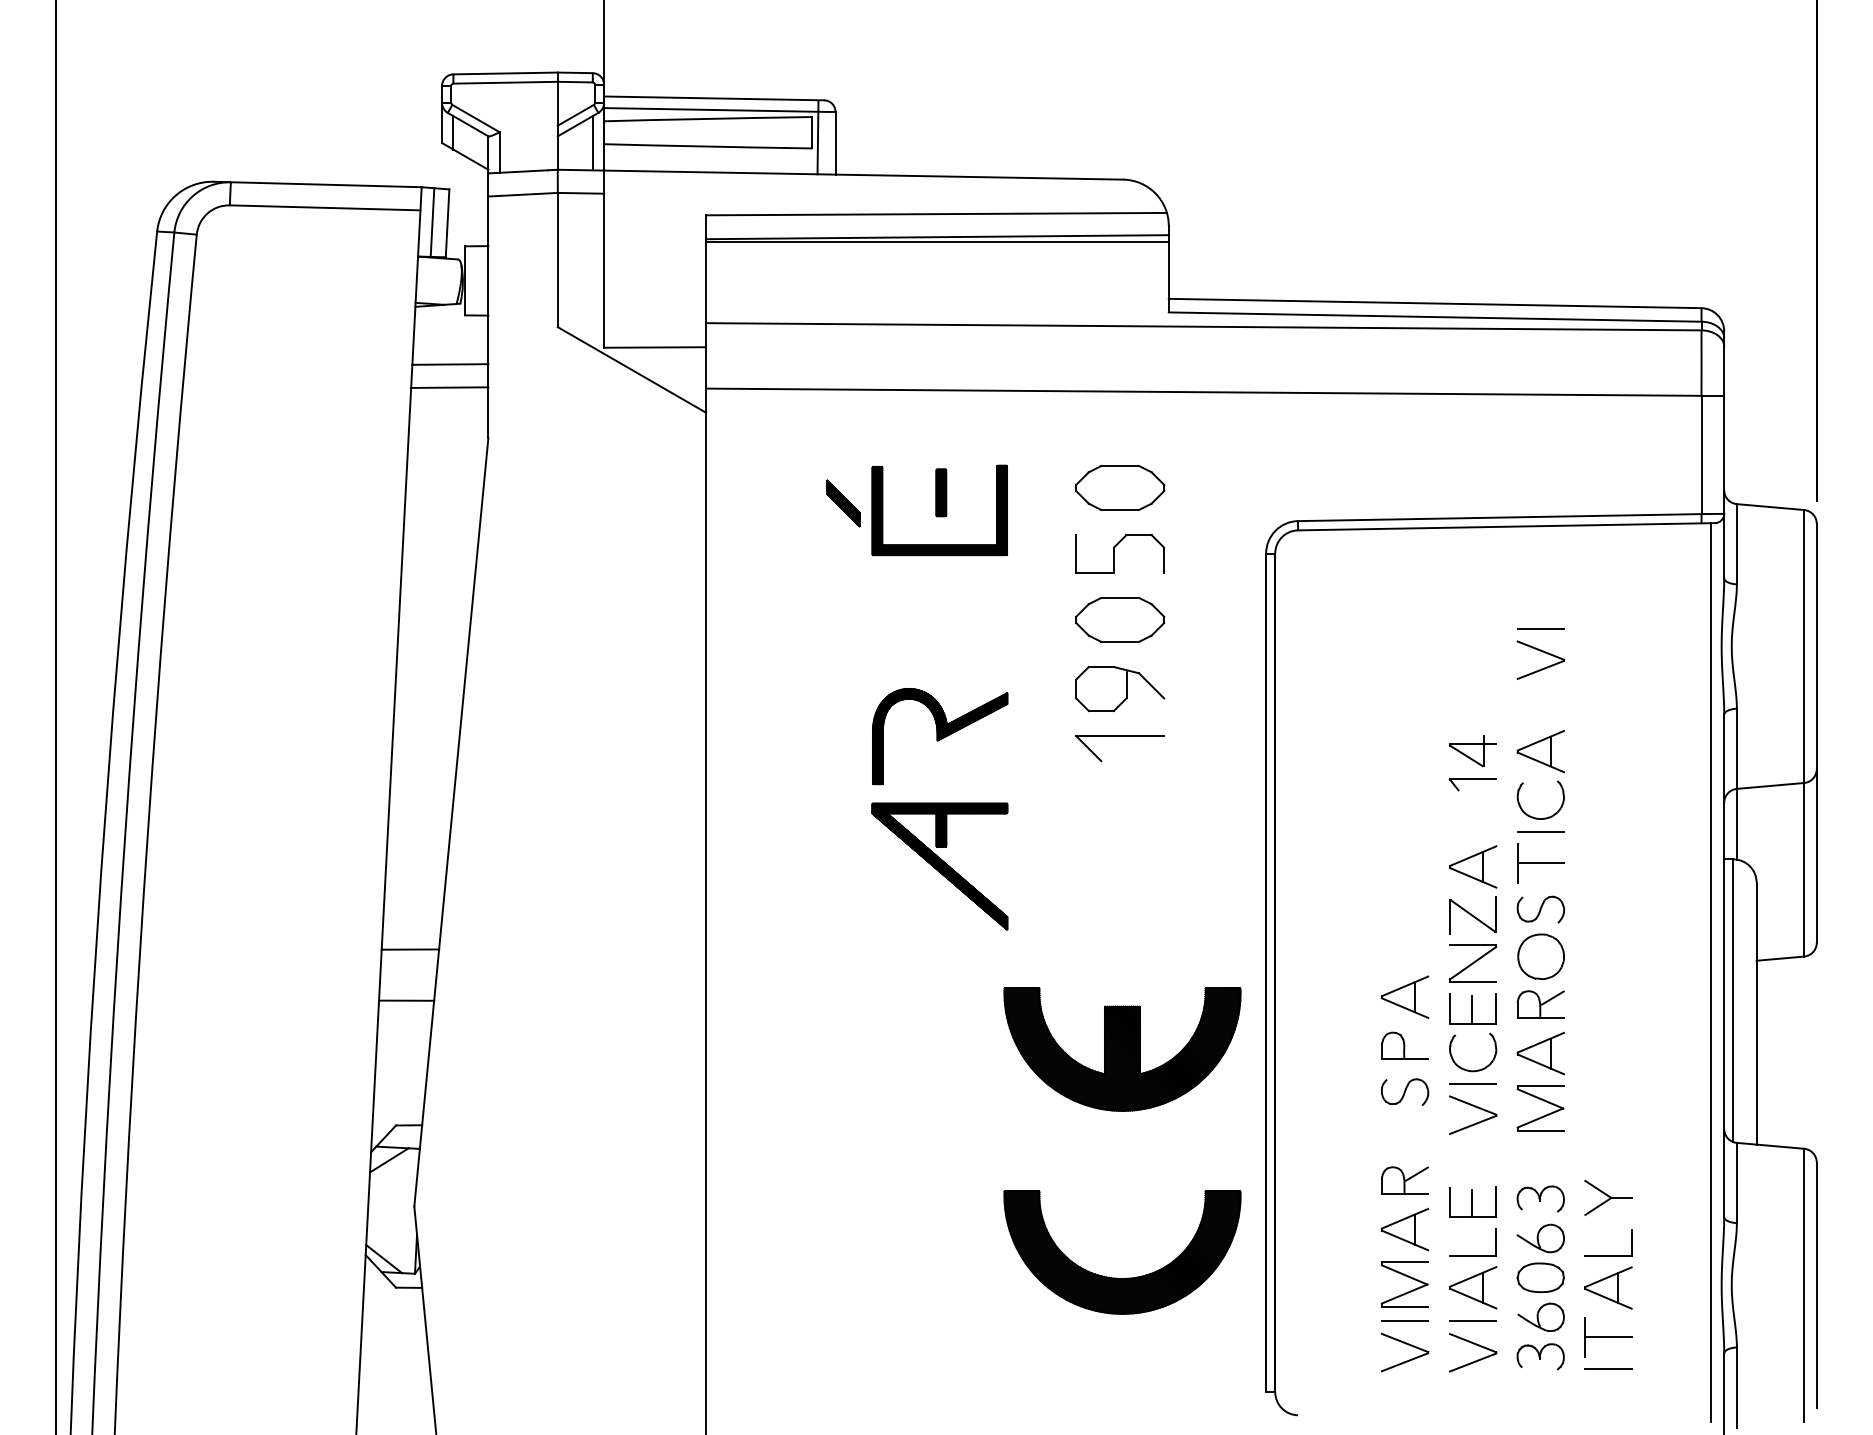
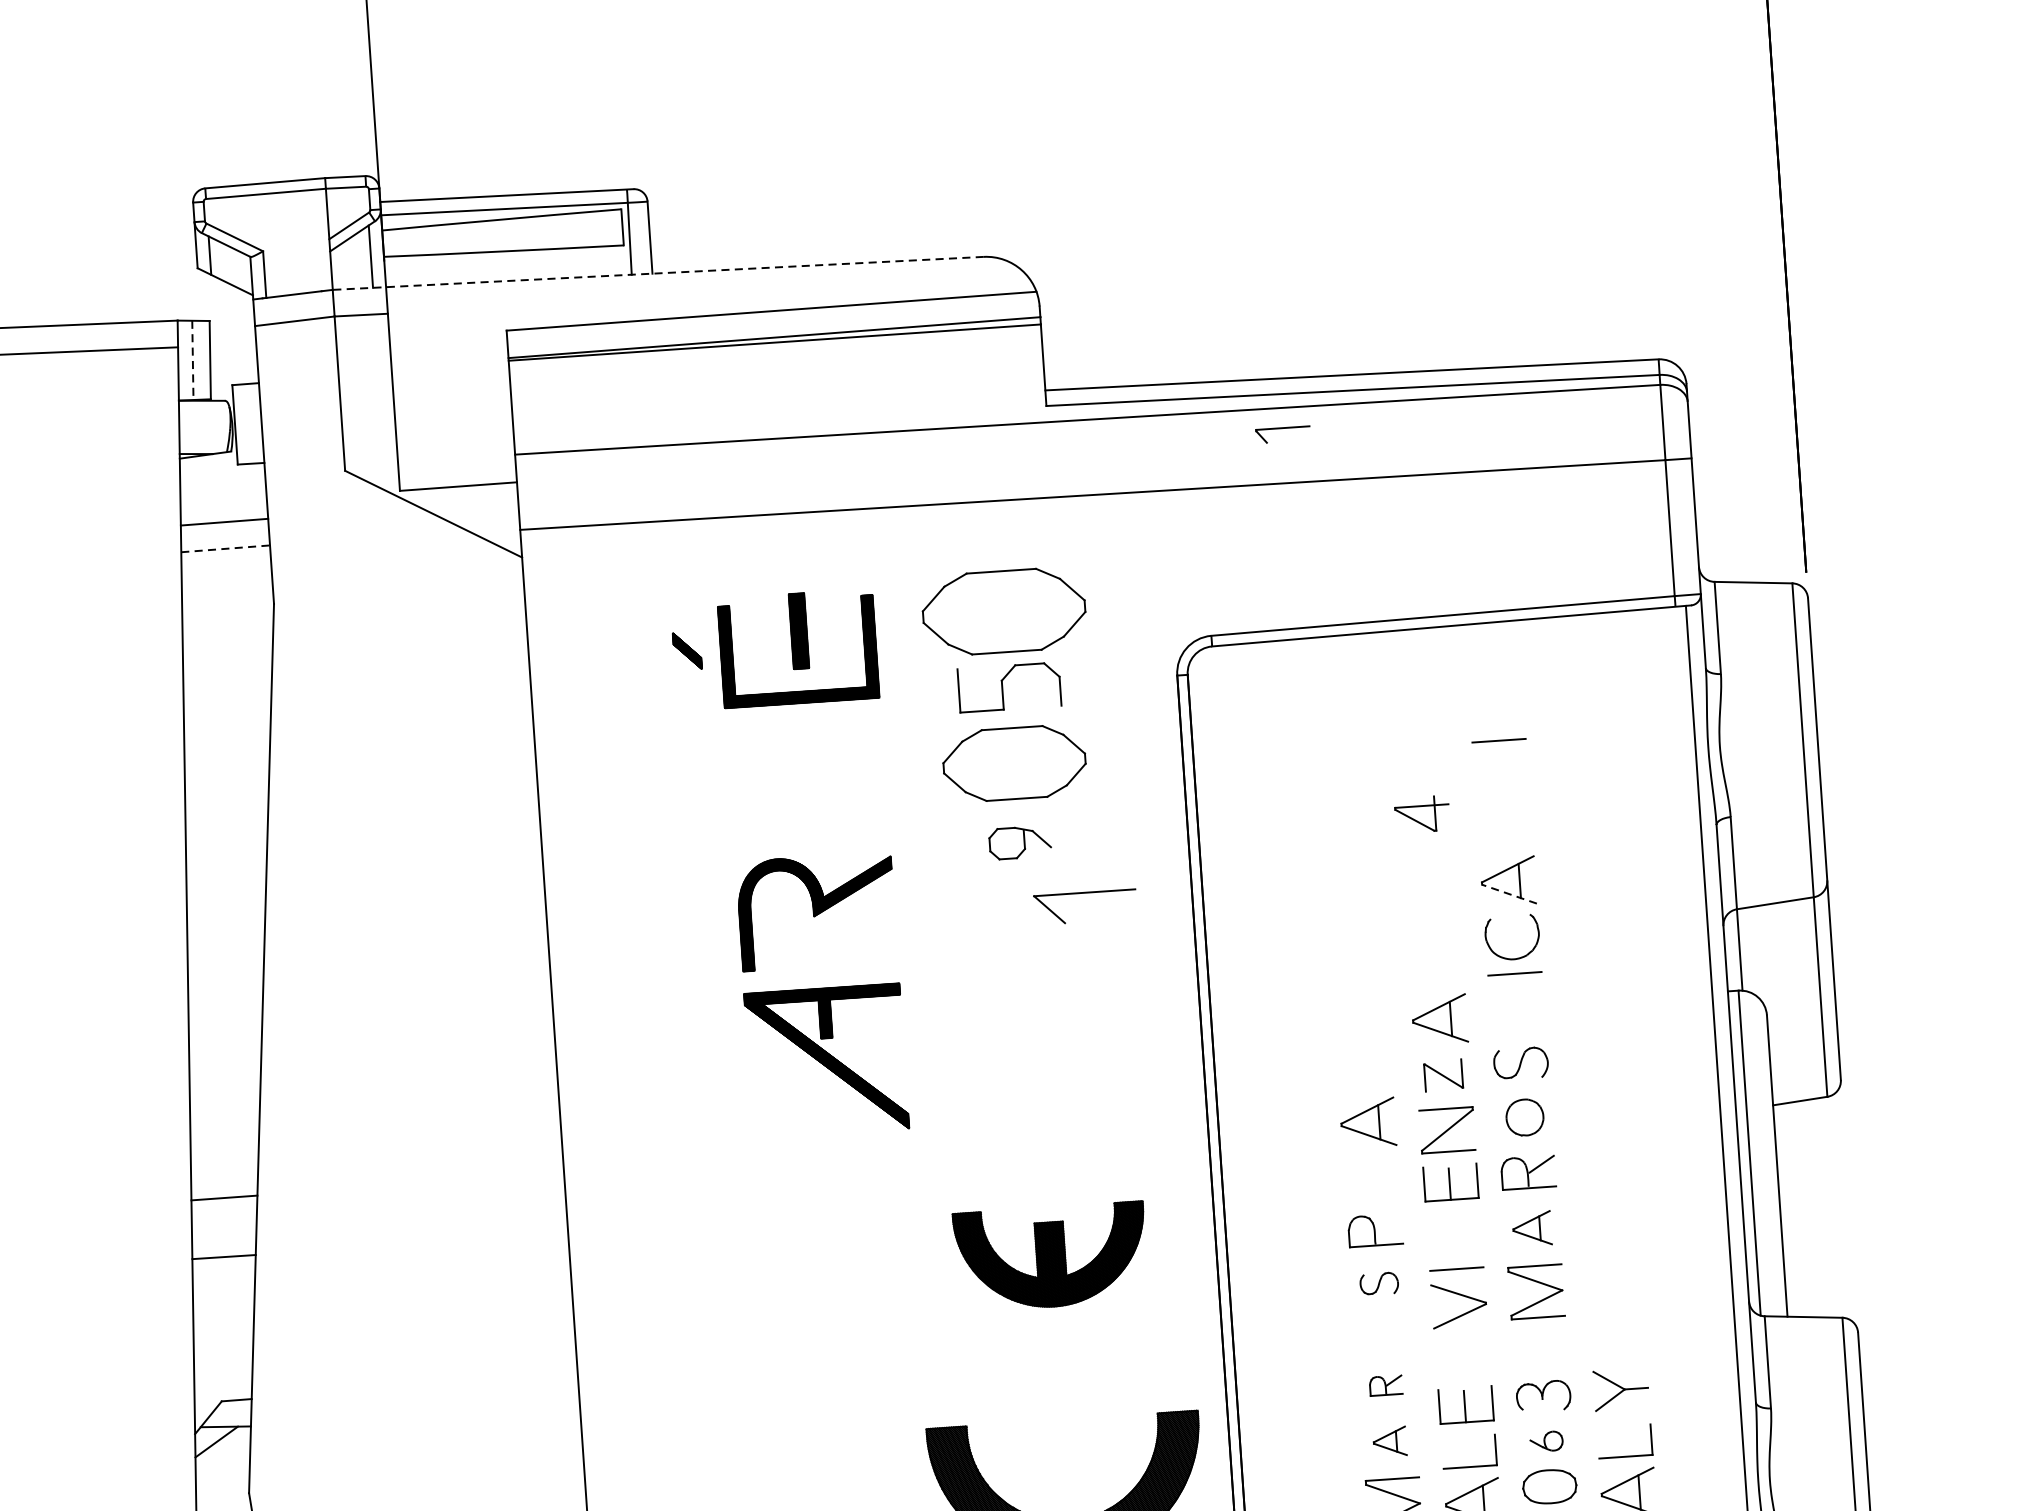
line: (840, 174) -> (658, 273), solid -> dashed
line: (432, 223) -> (192, 361), solid -> dashed
line: (449, 387) -> (225, 548), solid -> dashed
part: (1120, 487) -> (1004, 611), size x1.6
part: (941, 492) -> (799, 630), size x1.4
part: (843, 503) -> (687, 651), size x0.7
part: (1120, 619) -> (1014, 762), size x1.4
part: (1542, 652) -> (1502, 767), removed
part: (1120, 688) -> (1020, 842), size x0.6
part: (1119, 736) -> (1083, 893), moved
part: (1472, 751) -> (1421, 814), moved
line: (1540, 762) -> (1509, 894), solid -> dashed
part: (1472, 784) -> (1282, 435), moved
part: (1540, 863) -> (1516, 1010), removed
part: (1472, 915) -> (1442, 1075), size x0.7
part: (1540, 956) -> (1524, 1117), size x0.7
part: (1404, 996) -> (1367, 1122), moved
part: (1122, 1049) -> (1050, 1257), size x0.7
part: (1540, 1053) -> (1531, 1228), size x0.7
part: (1477, 1069) -> (1460, 1252), removed
part: (1405, 1091) -> (1379, 1283), size x0.7
part: (1404, 1180) -> (1385, 1385), size x0.6
part: (1404, 1229) -> (1389, 1441), size x0.6
part: (1540, 1238) -> (1546, 1441), size x0.6

